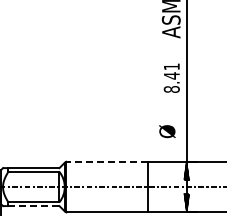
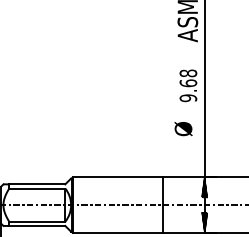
text: (171, 77) -> (188, 85), 8.41 -> 9.68
text: (167, 131) -> (183, 128), moved
line: (106, 161) -> (116, 177), dashed -> solid
line: (33, 206) -> (36, 226), dashed -> solid

